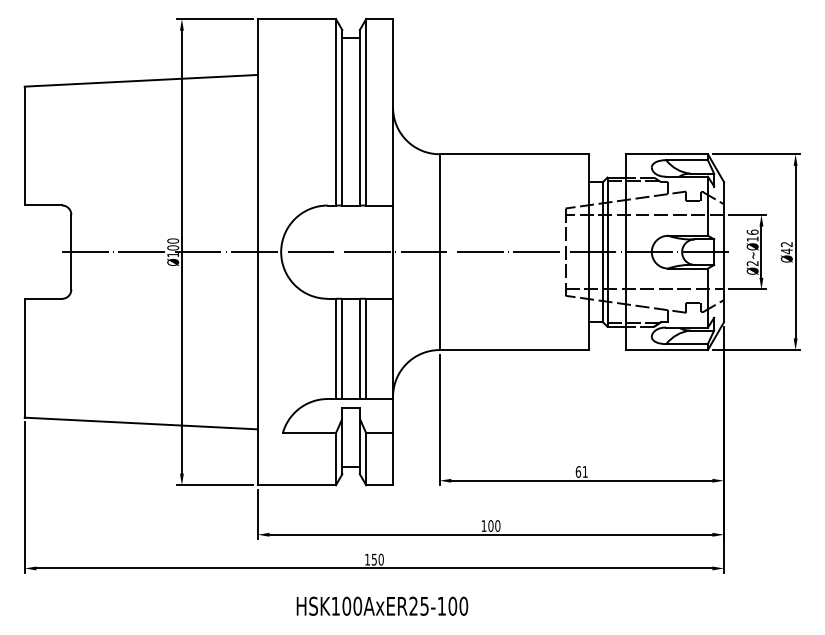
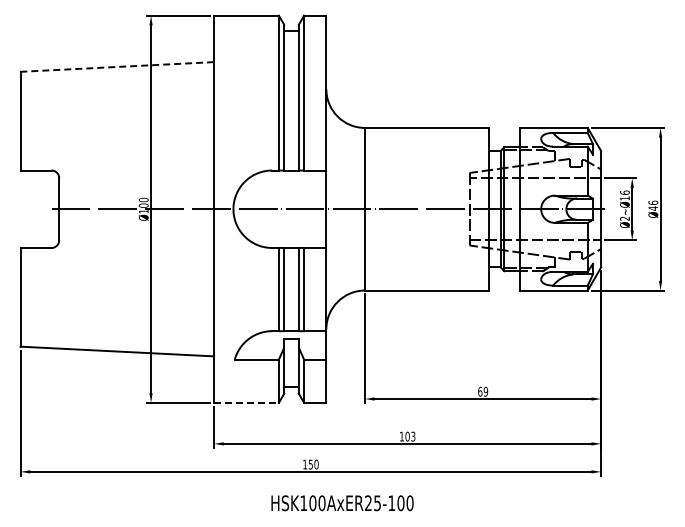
line: (141, 80) -> (117, 66), solid -> dashed
text: (787, 244) -> (653, 202), 42 -> 46
text: (584, 471) -> (485, 391), 61 -> 69
line: (298, 484) -> (247, 402), solid -> dashed
text: (498, 525) -> (413, 436), 100 -> 103
text: (382, 606) -> (342, 503), moved

